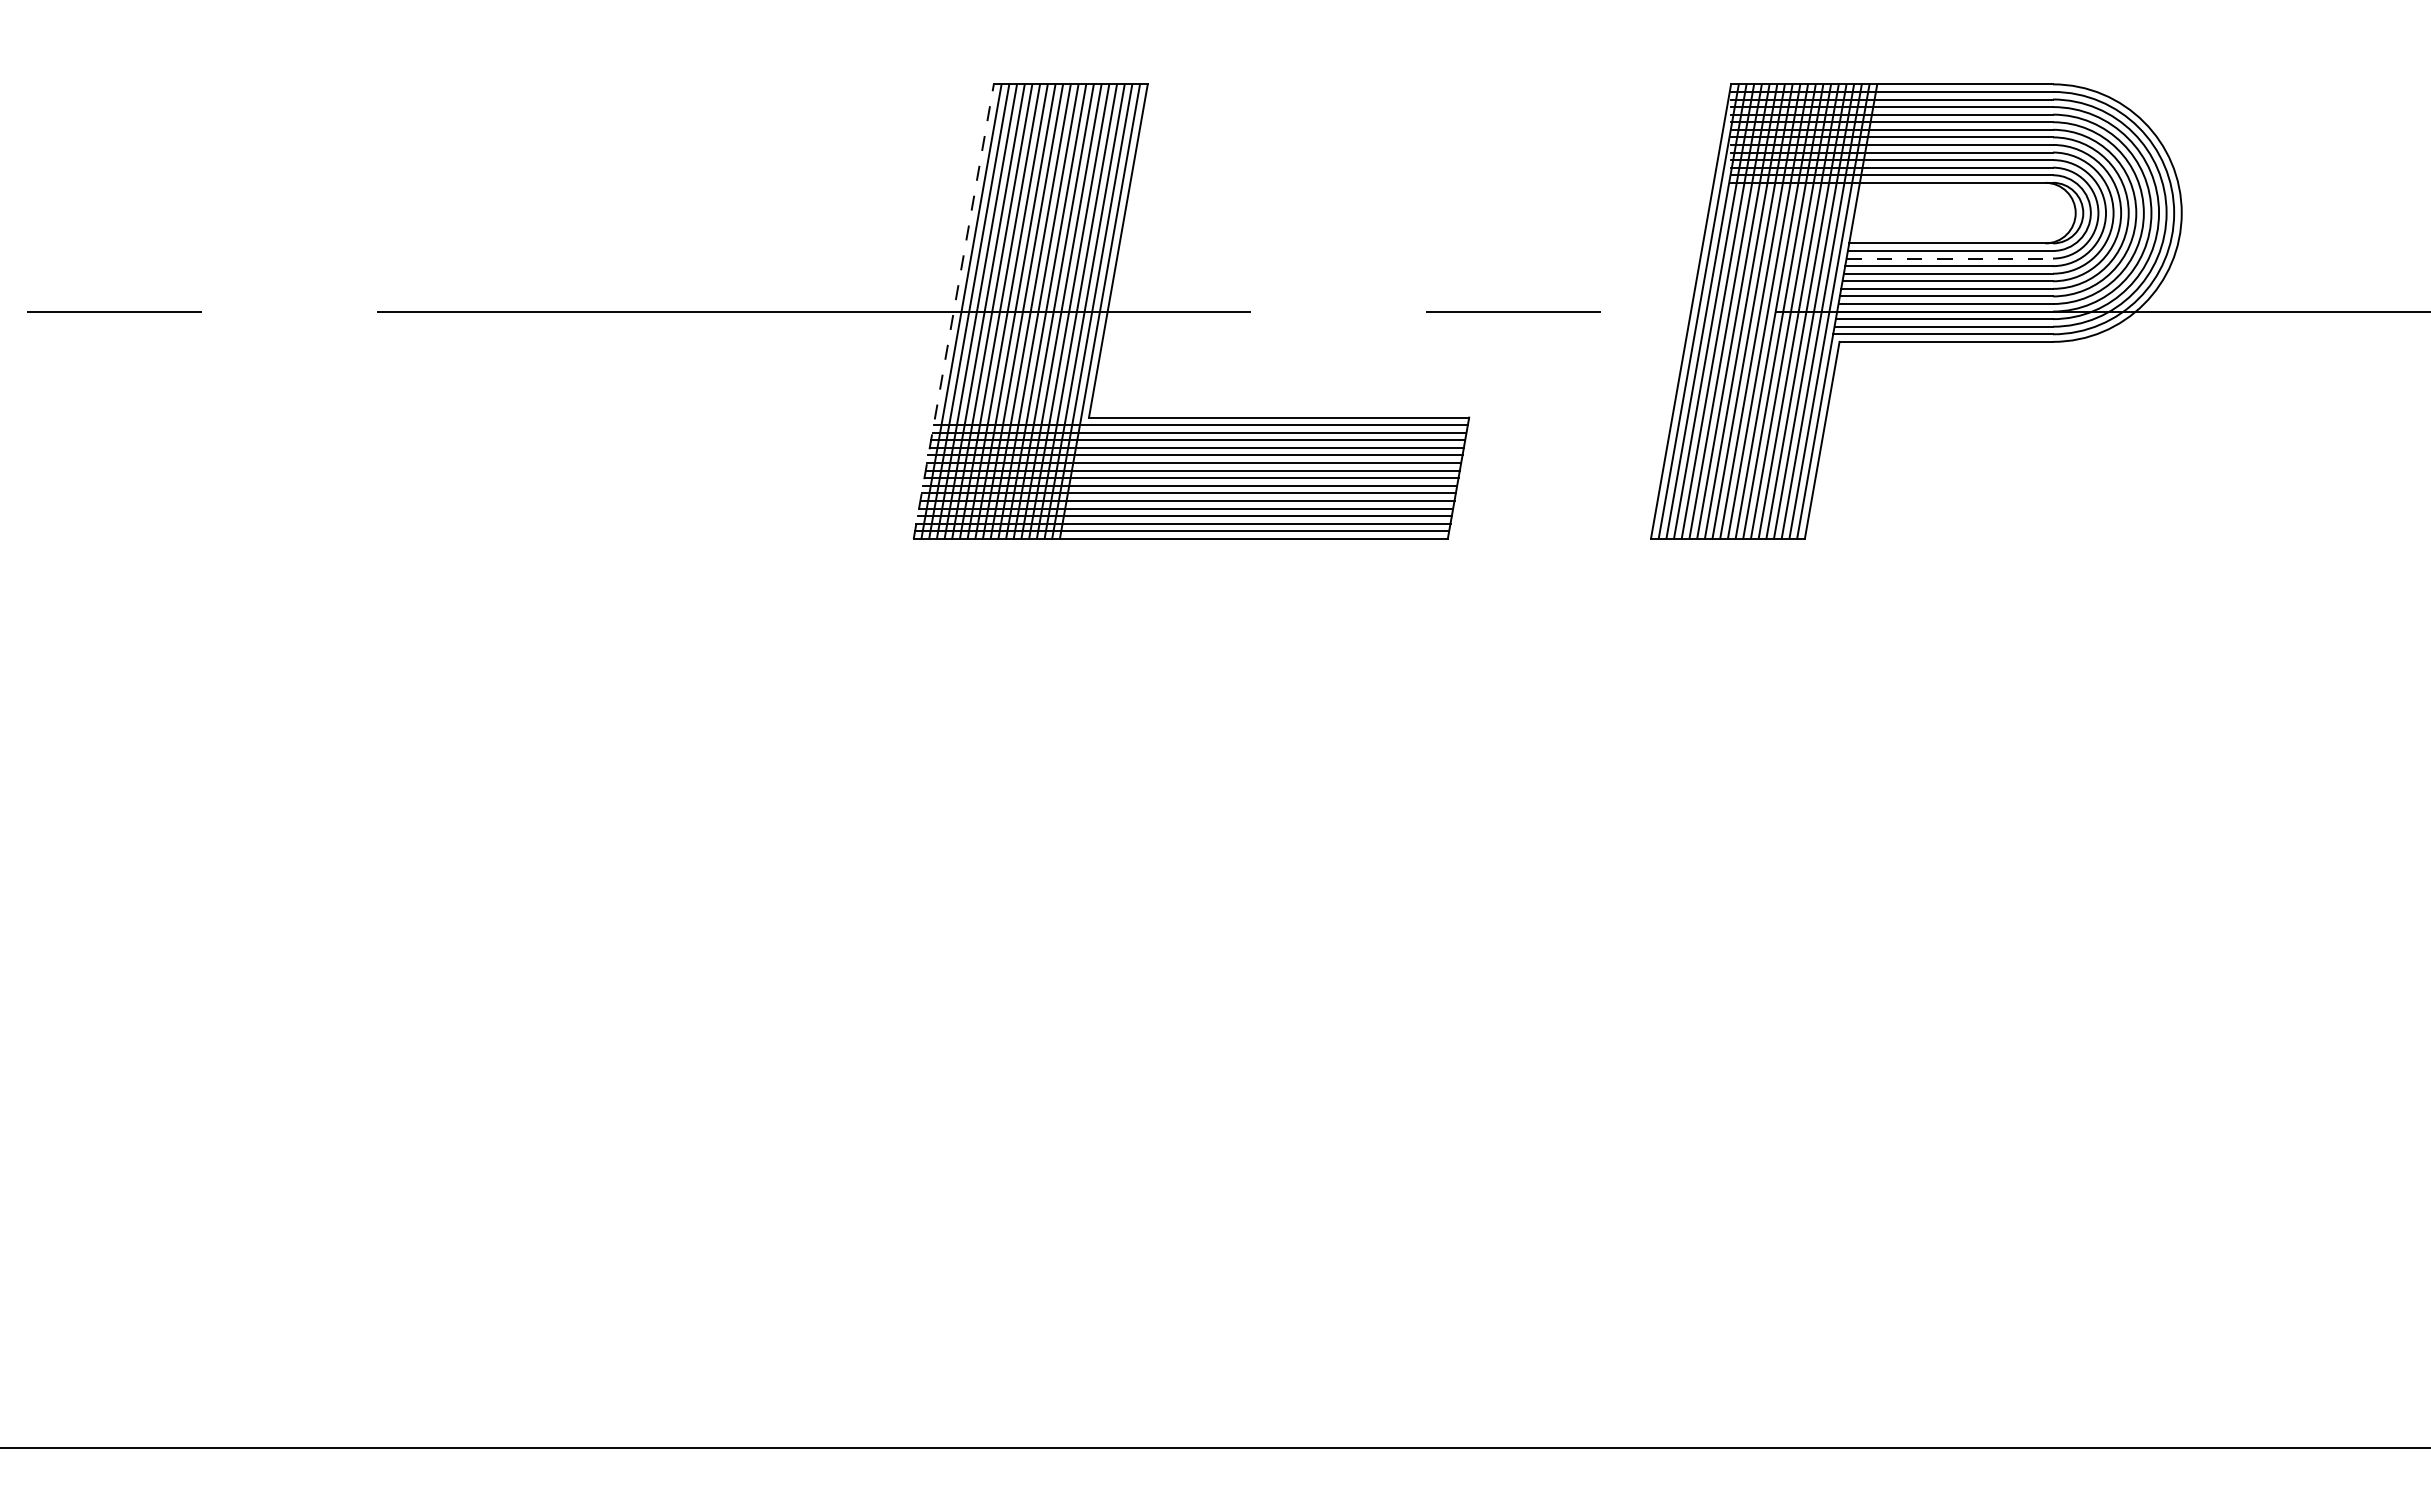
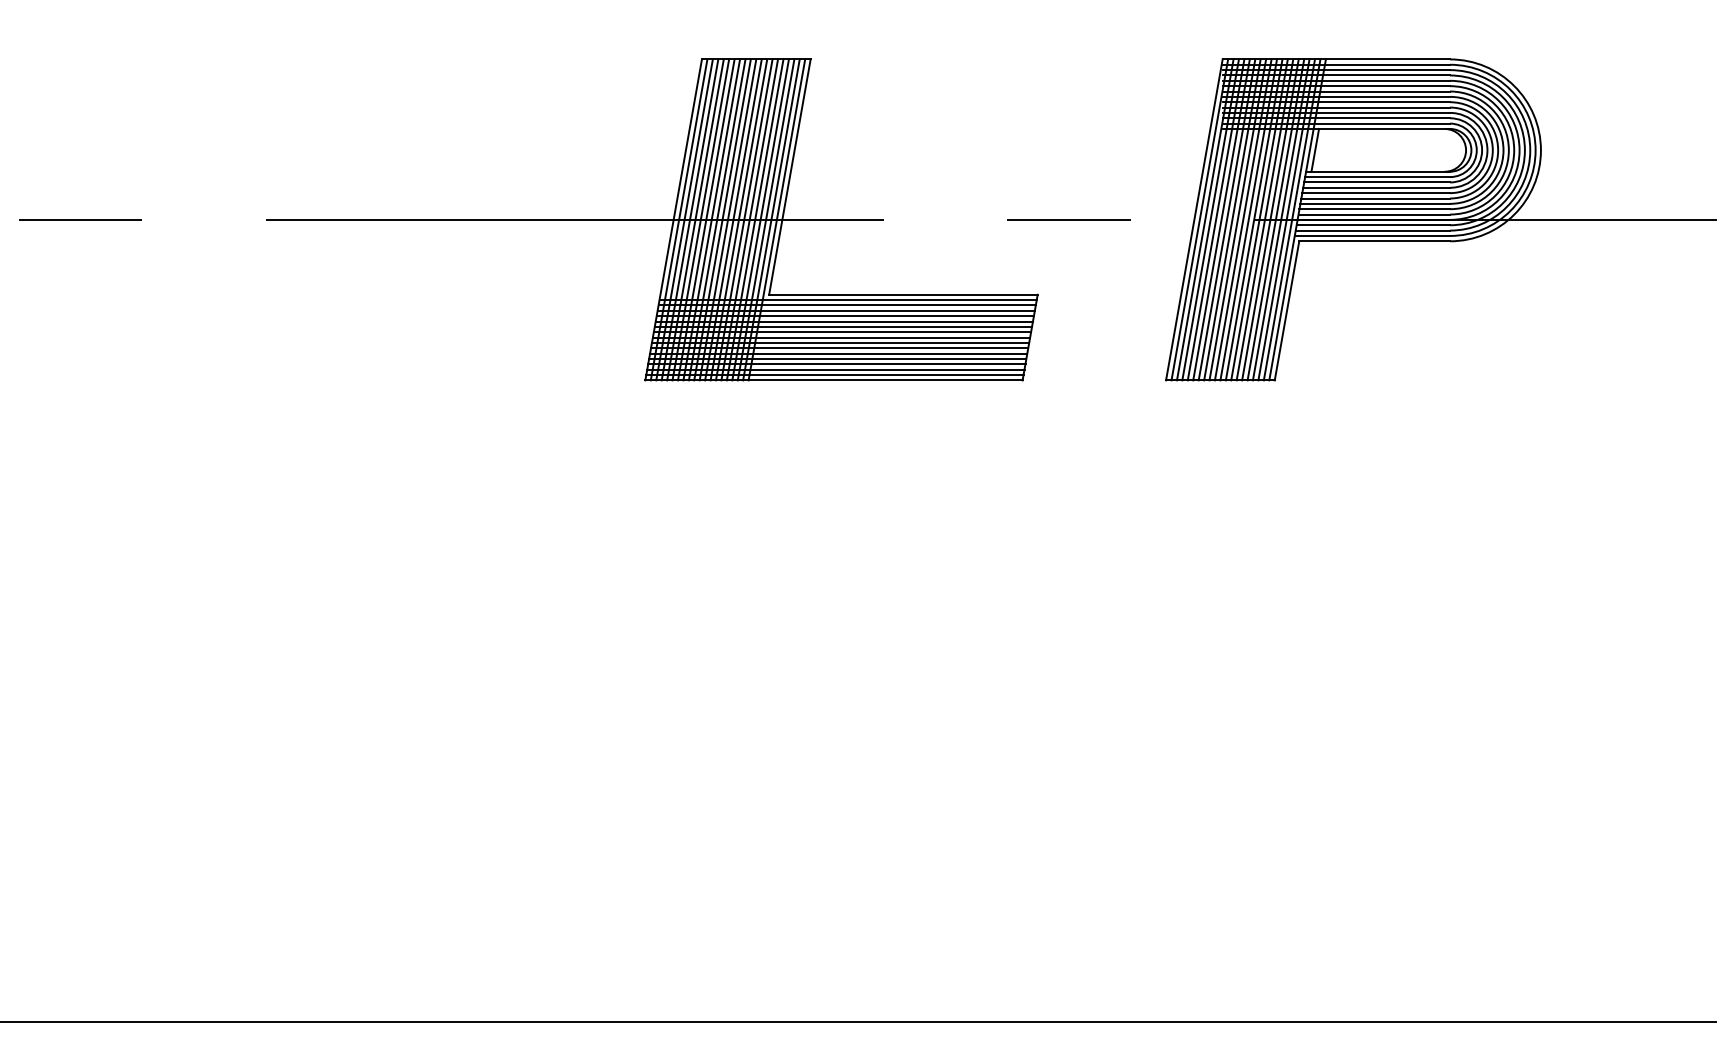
line: (1861, 212) -> (1314, 149), added
line: (1950, 258) -> (1377, 182), dashed -> solid
line: (953, 311) -> (673, 219), dashed -> solid

